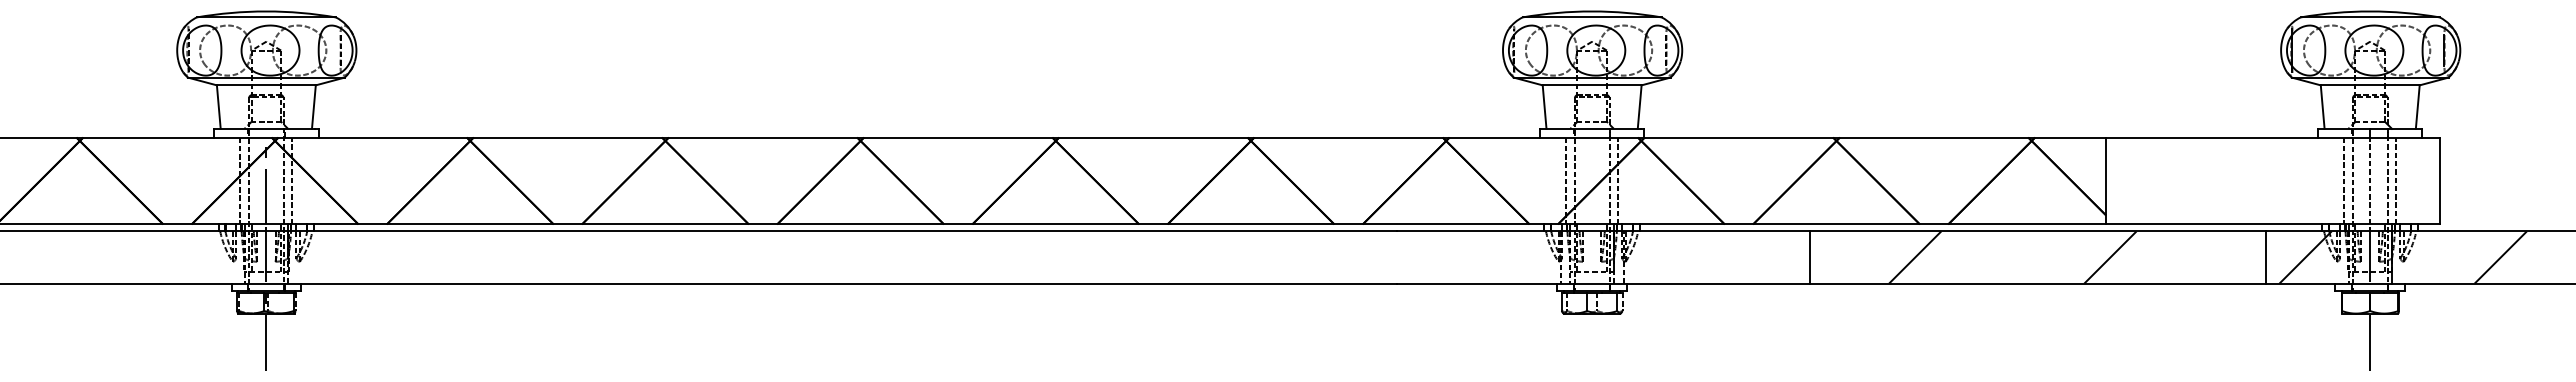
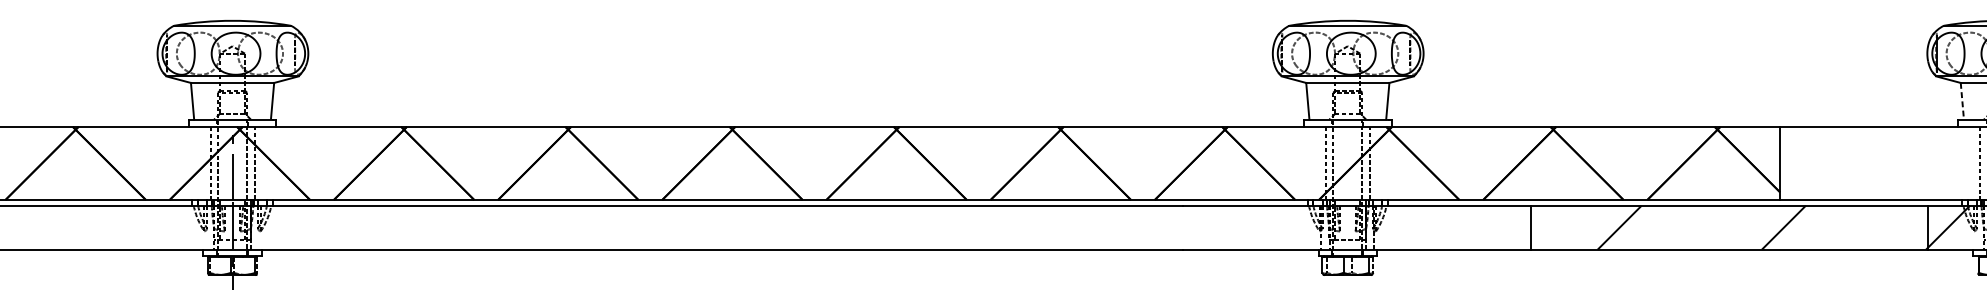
line: (2322, 107) -> (1962, 101), solid -> dashed
line: (2265, 257) -> (1927, 227), moved

